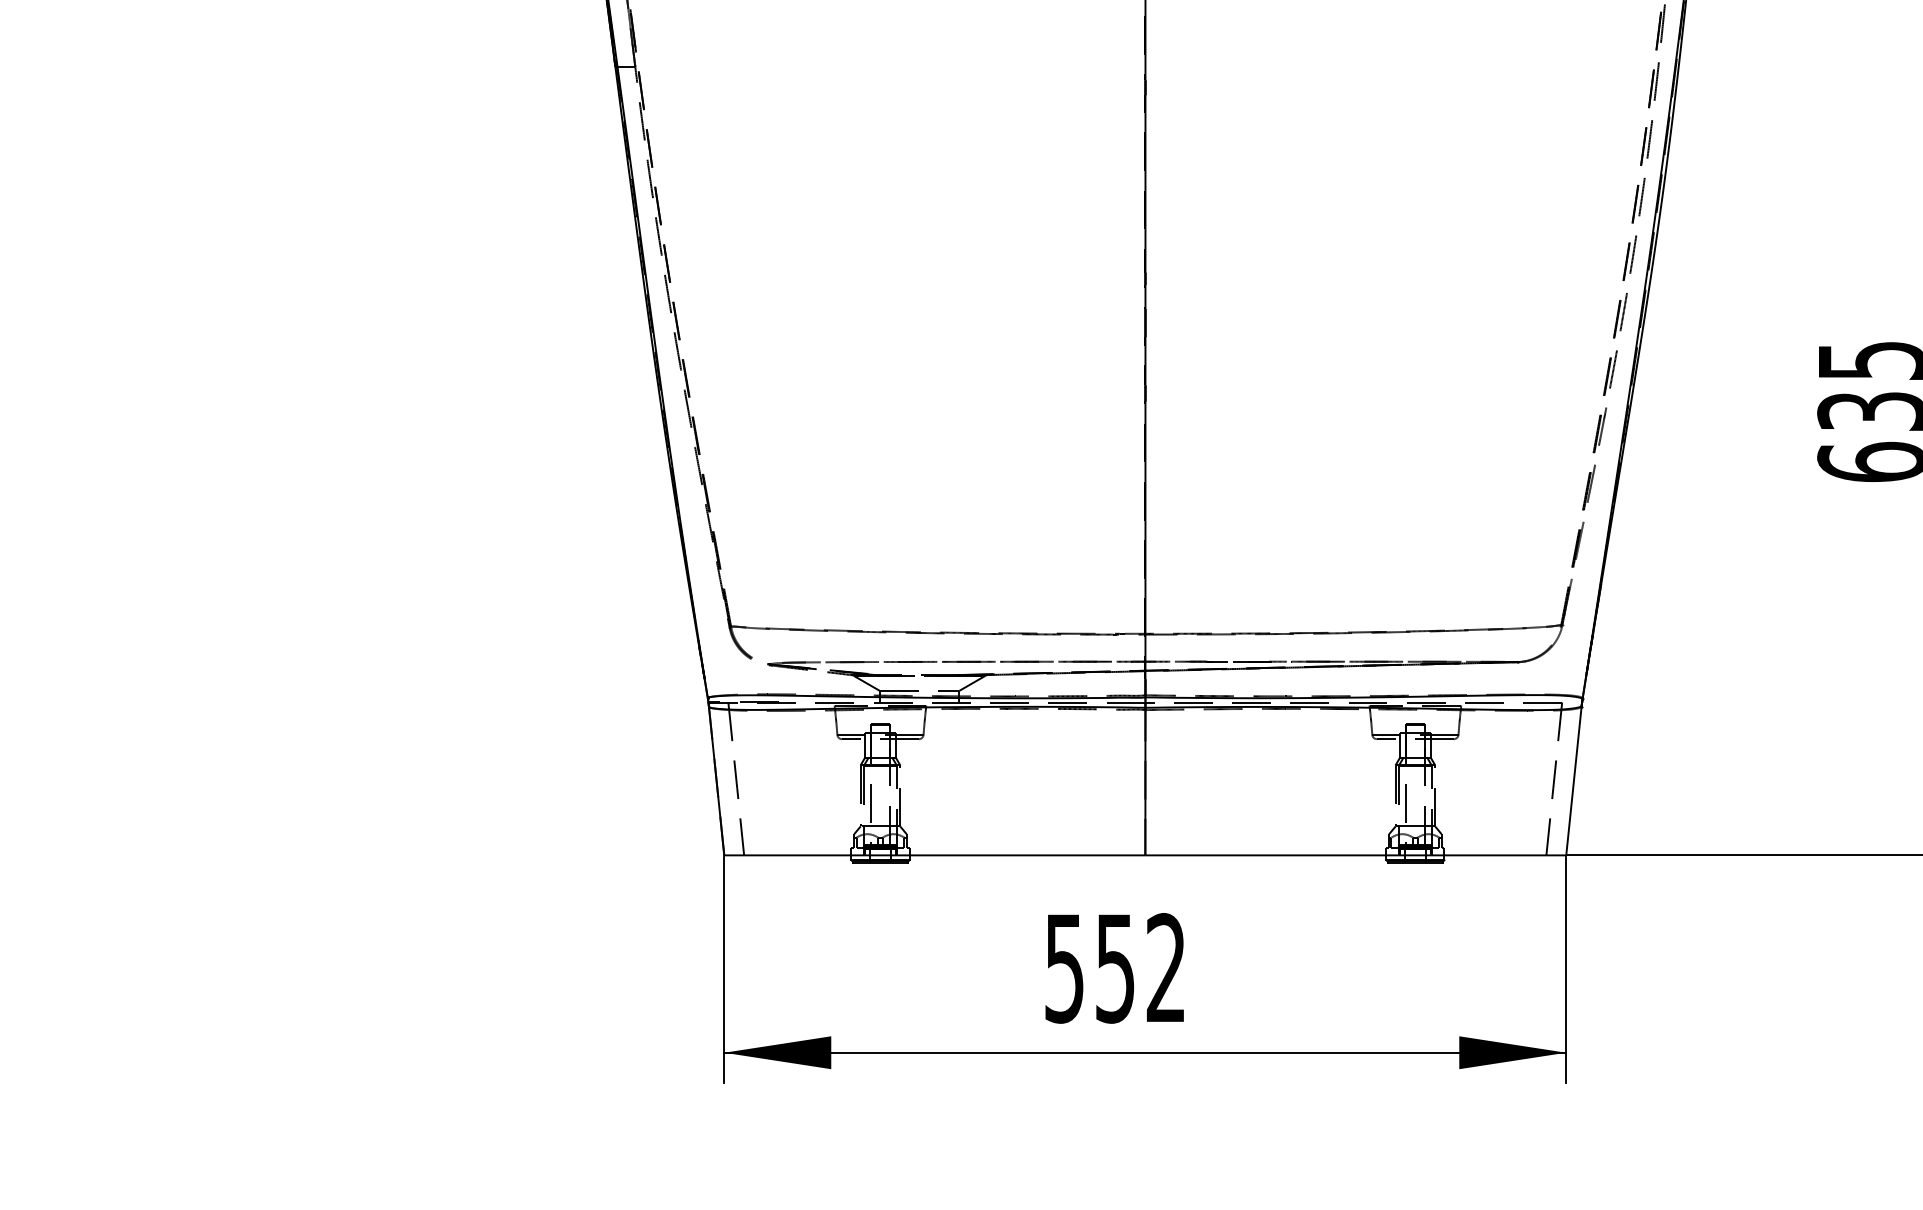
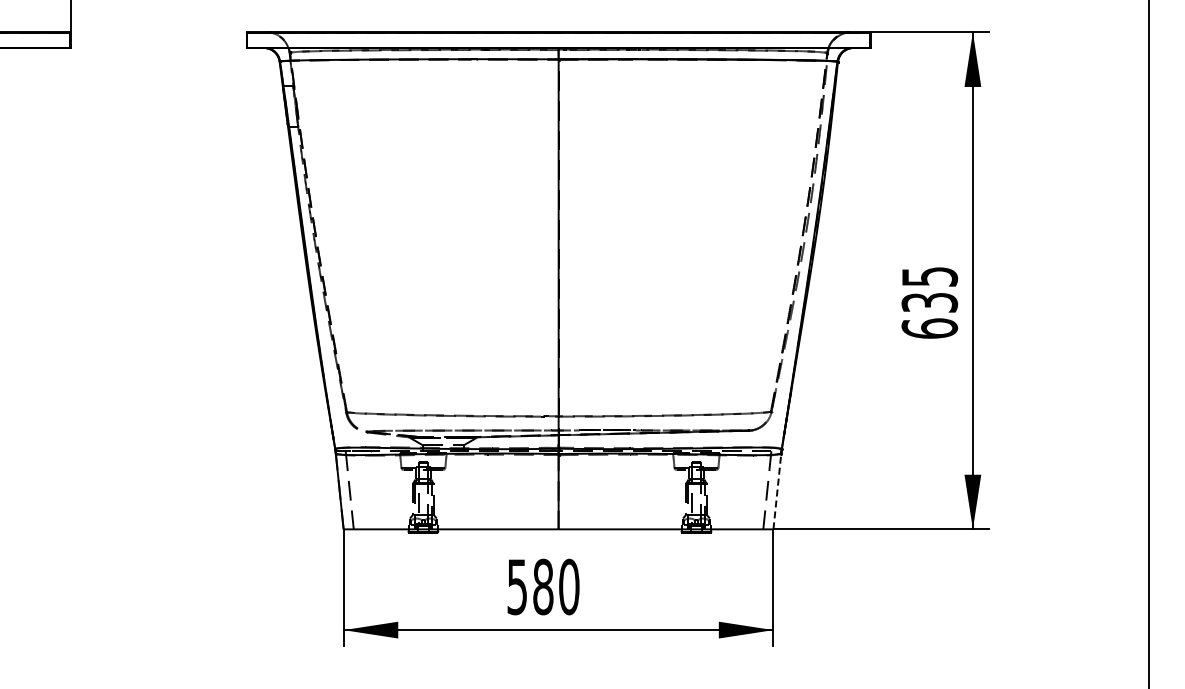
line: (1574, 779) -> (777, 490), solid -> dashed
text: (1141, 967) -> (556, 586), 552 -> 580

